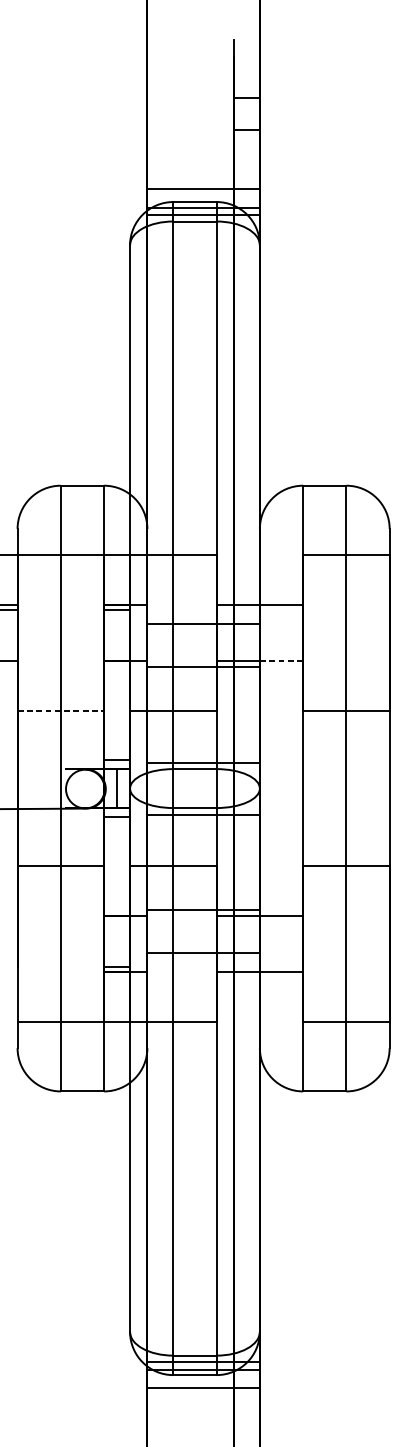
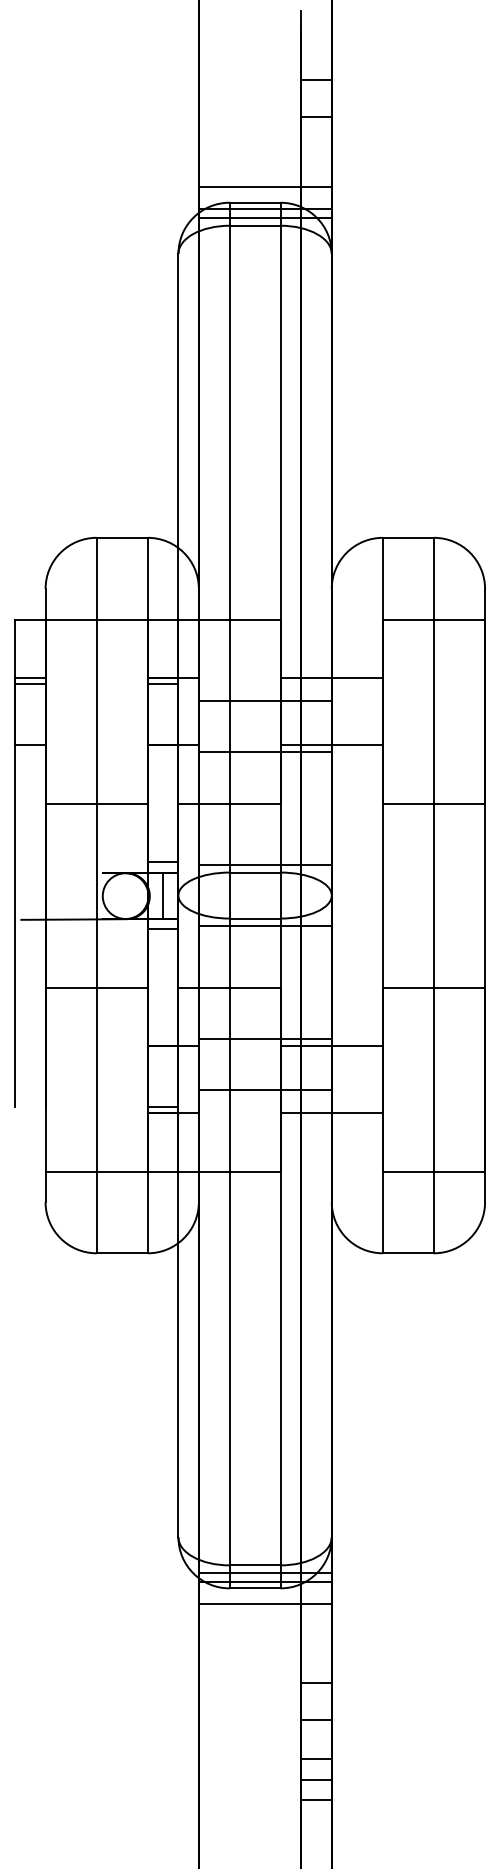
line: (281, 660) -> (357, 744), dashed -> solid
line: (61, 710) -> (97, 803), dashed -> solid

